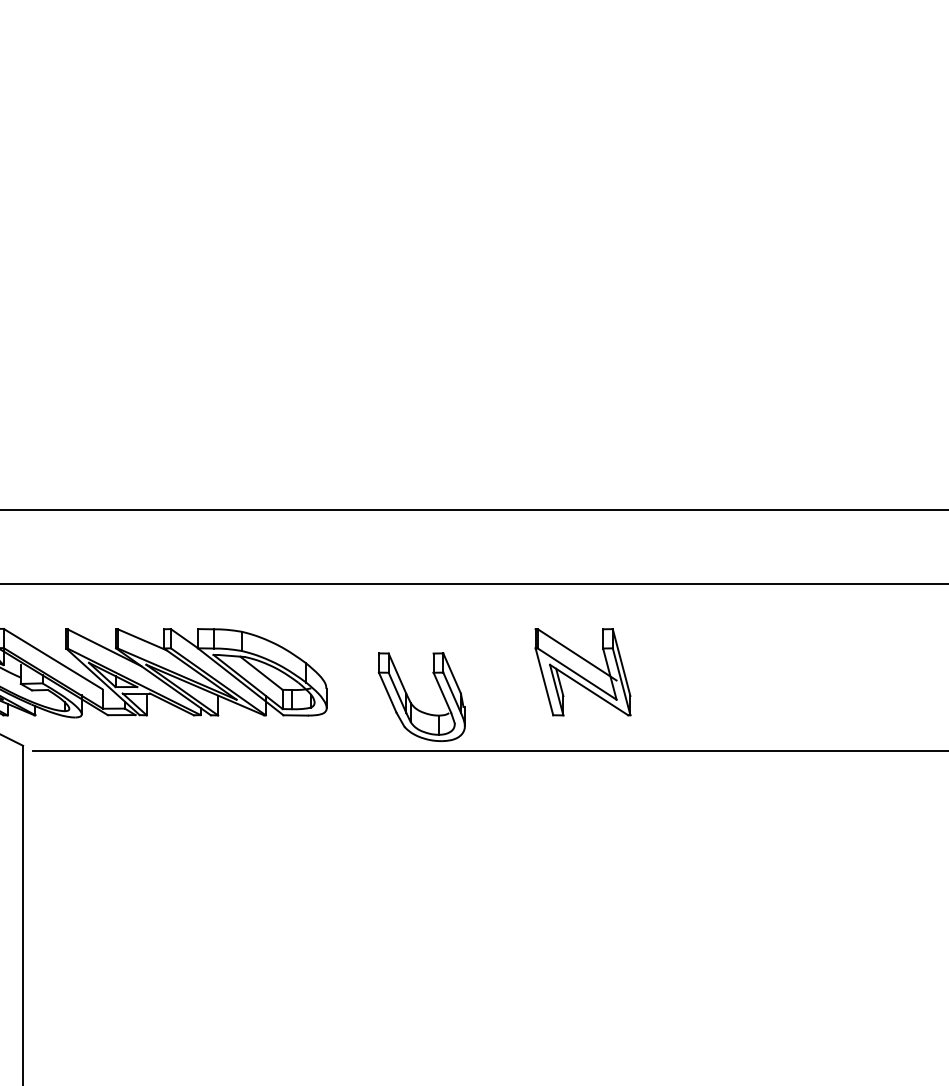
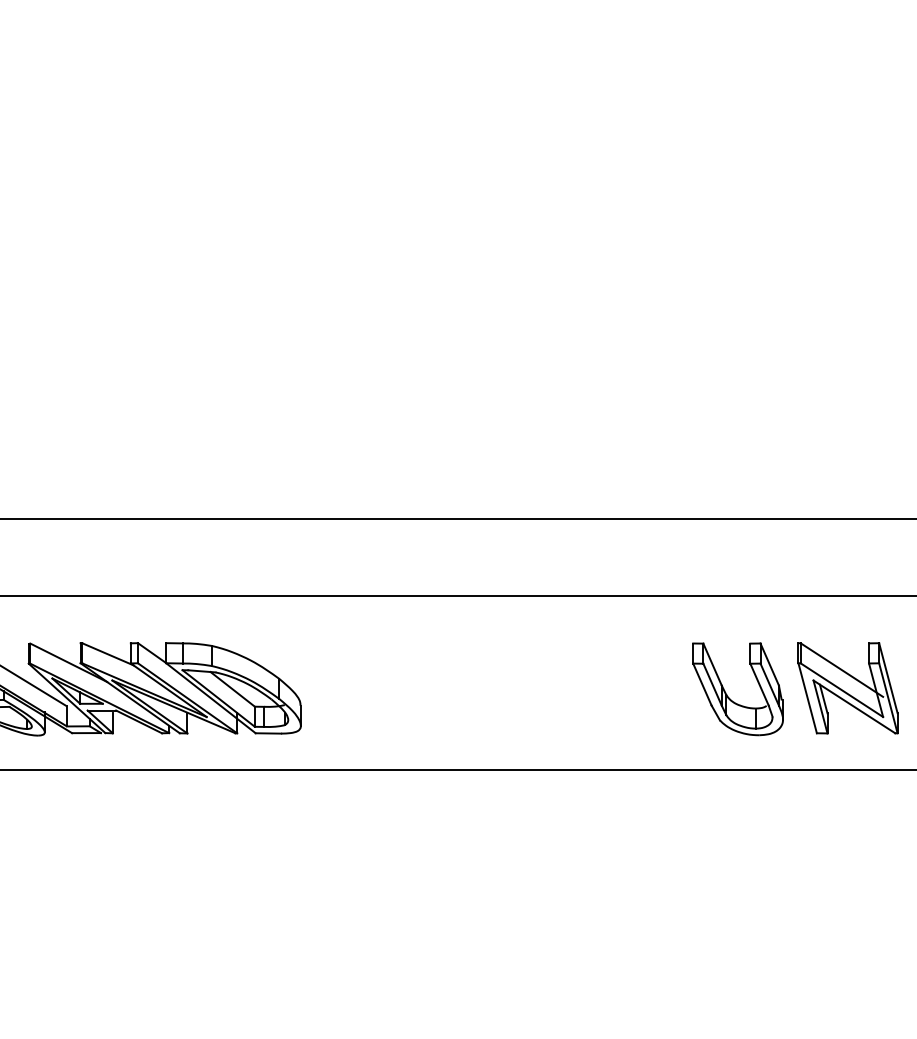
part: (582, 672) -> (847, 688), moved
part: (411, 701) -> (727, 693), moved

